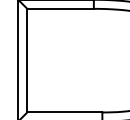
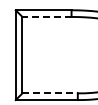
line: (59, 8) -> (46, 16), solid -> dashed
line: (65, 112) -> (50, 93), solid -> dashed

